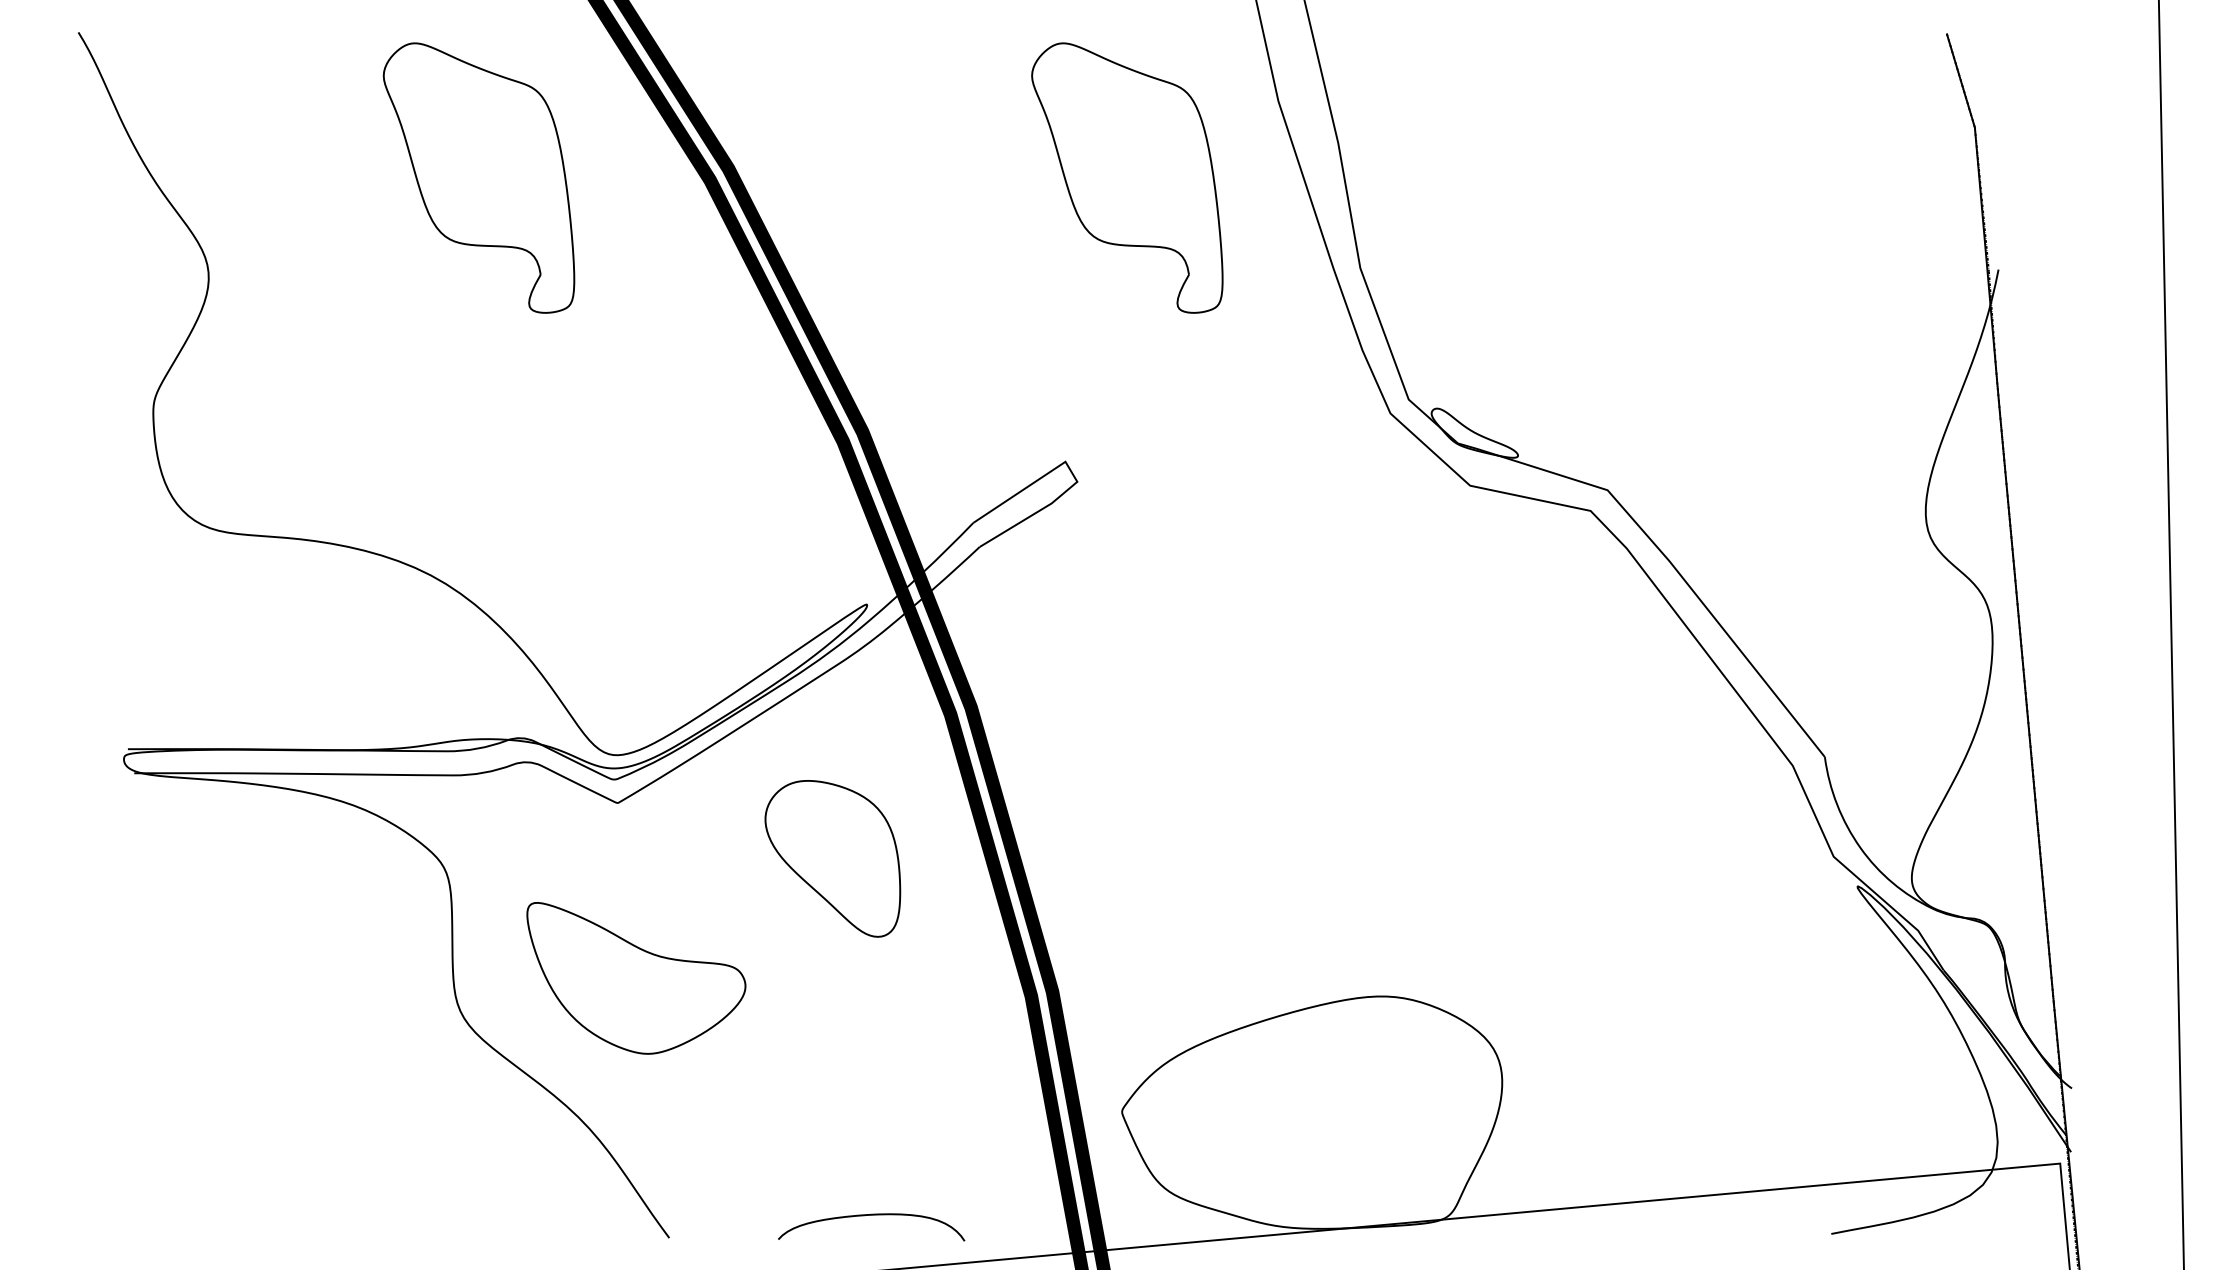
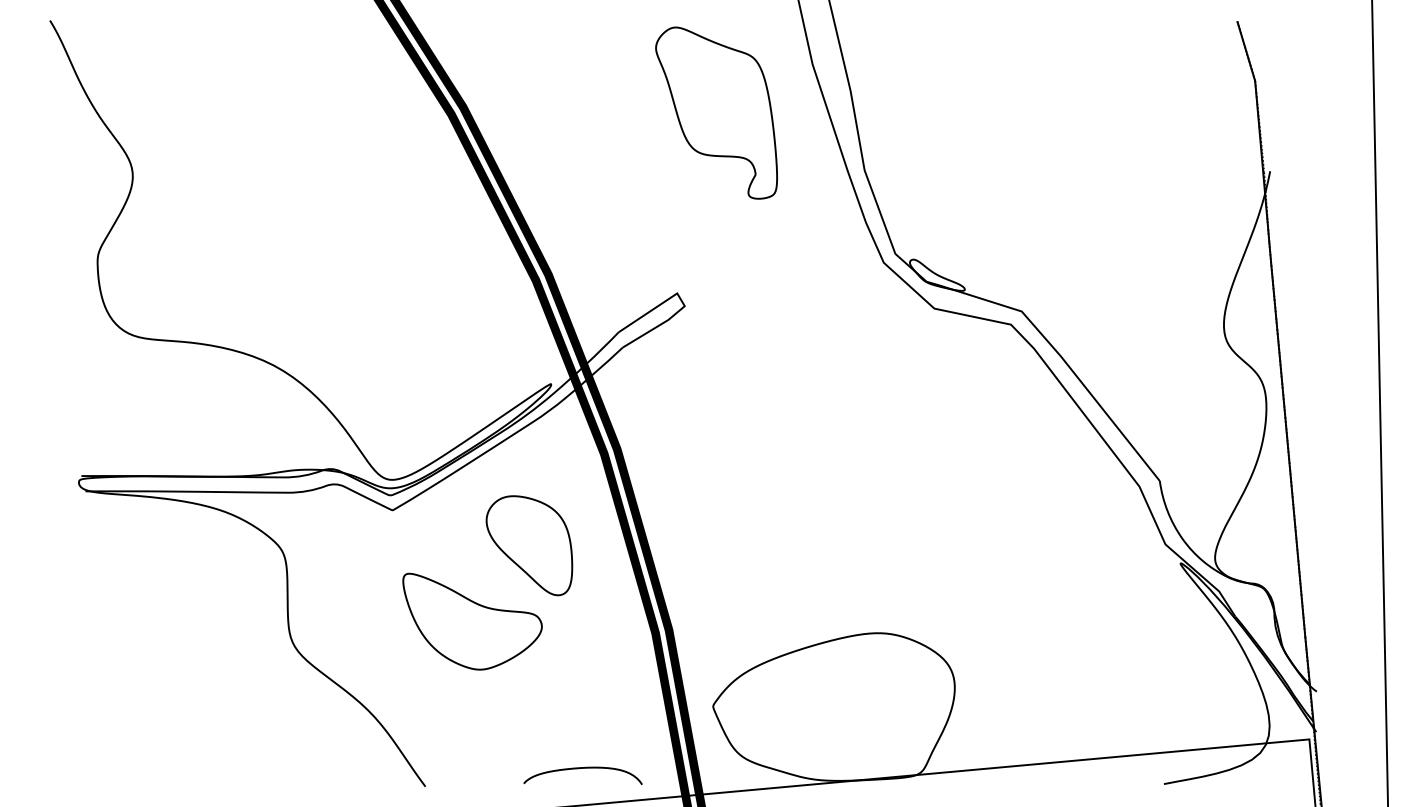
part: (478, 177) -> (304, 112), removed
part: (636, 978) -> (472, 621), moved
curve: (870, 1215) -> (582, 768), moved

